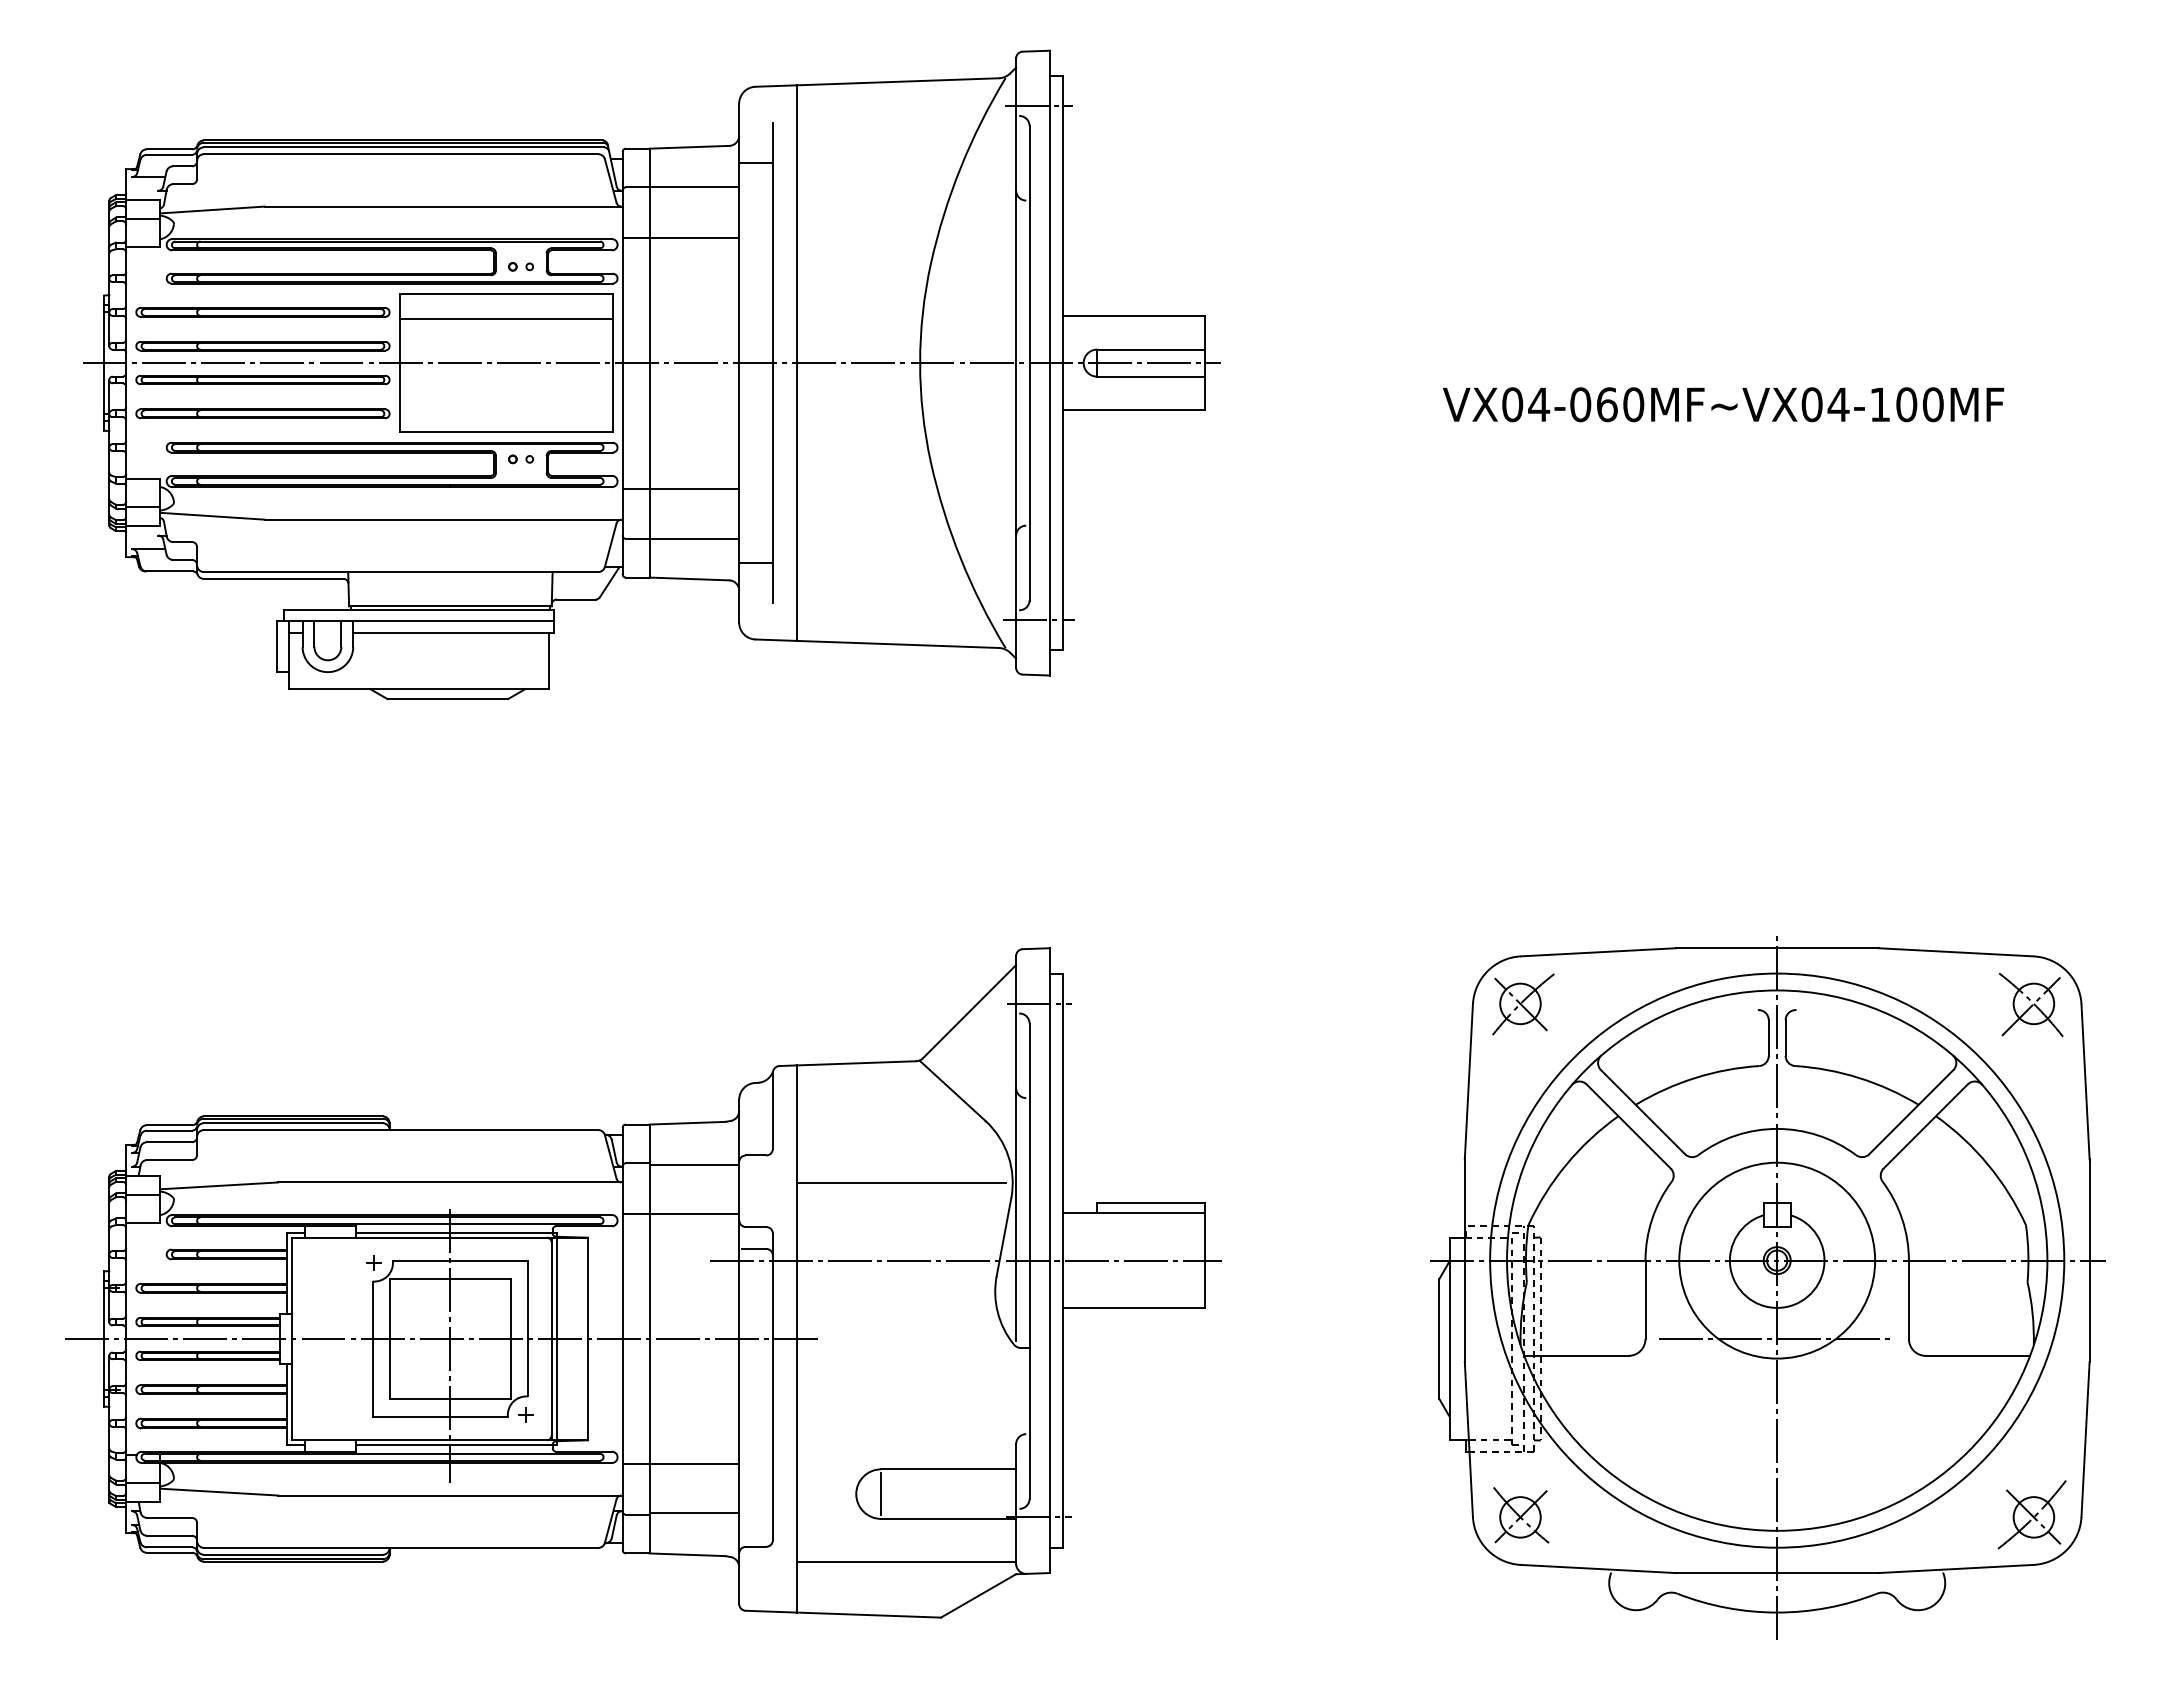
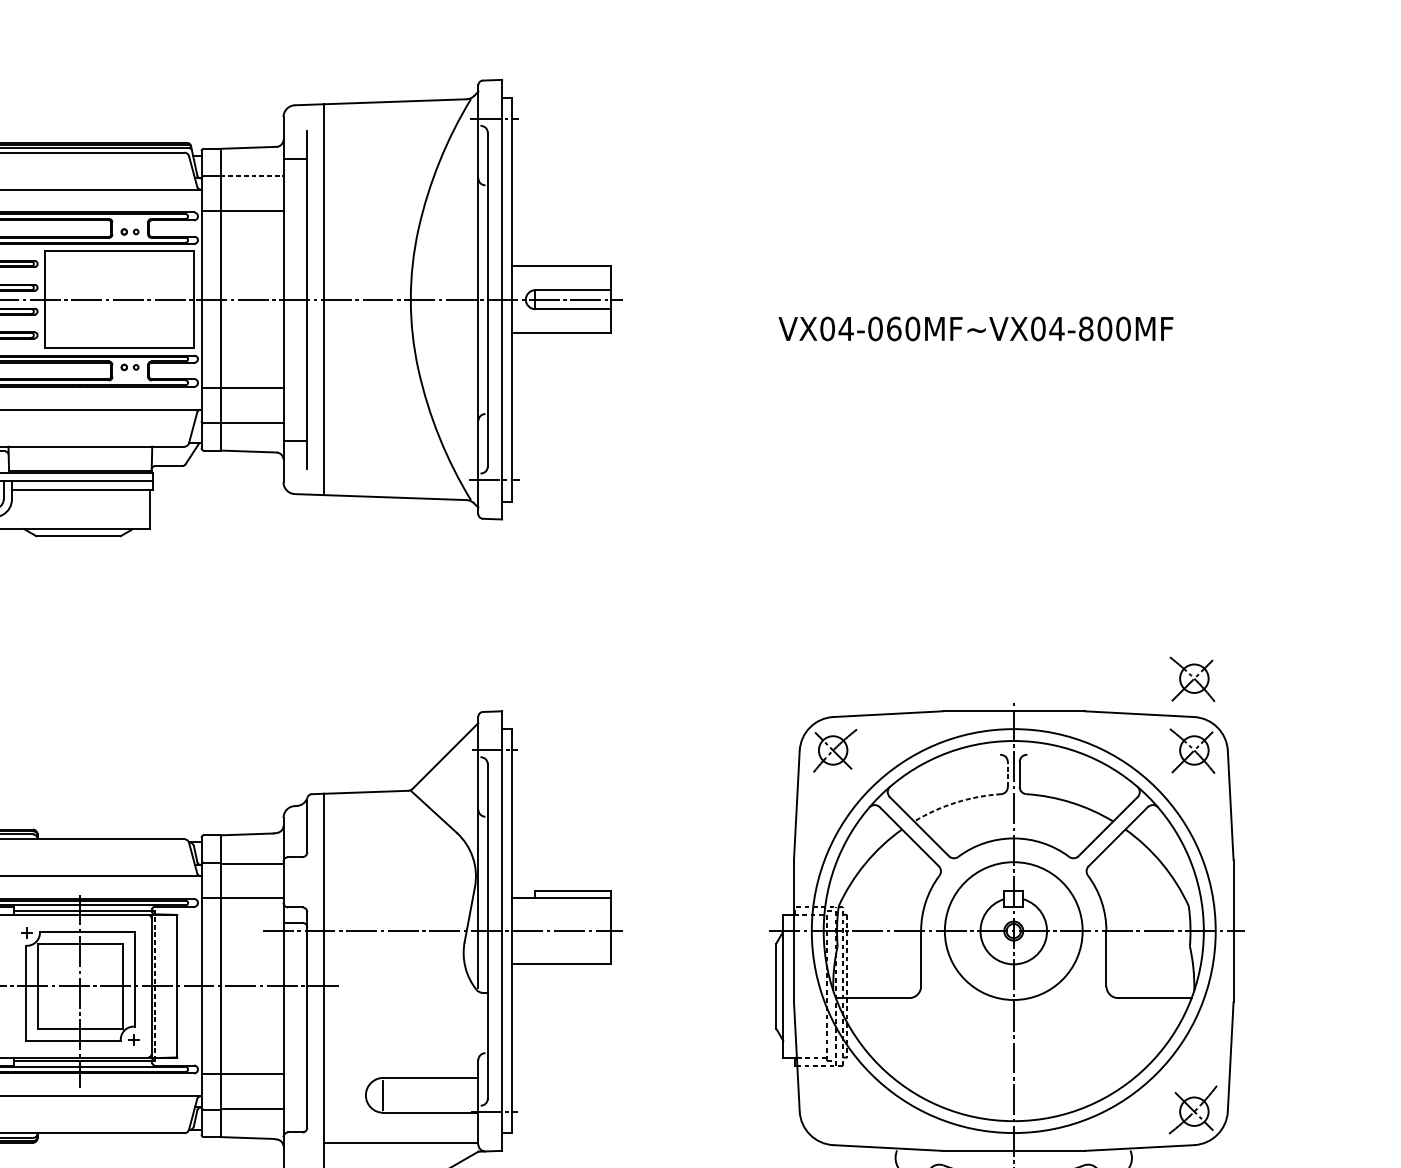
line: (694, 187) -> (252, 176), solid -> dashed
line: (505, 319) -> (119, 269), removed
text: (1880, 404) -> (1086, 328), VX04-060MF~VX04-100MF -> VX04-060MF~VX04-800MF
part: (2031, 902) -> (1192, 679), added
line: (1768, 1038) -> (1007, 774), solid -> dashed
arc: (1695, 1078) -> (956, 802), solid -> dashed
line: (900, 1182) -> (397, 876), removed
line: (556, 1338) -> (155, 985), solid -> dashed
line: (1776, 1339) -> (1013, 986), removed
part: (1521, 1515) -> (833, 1110), removed

